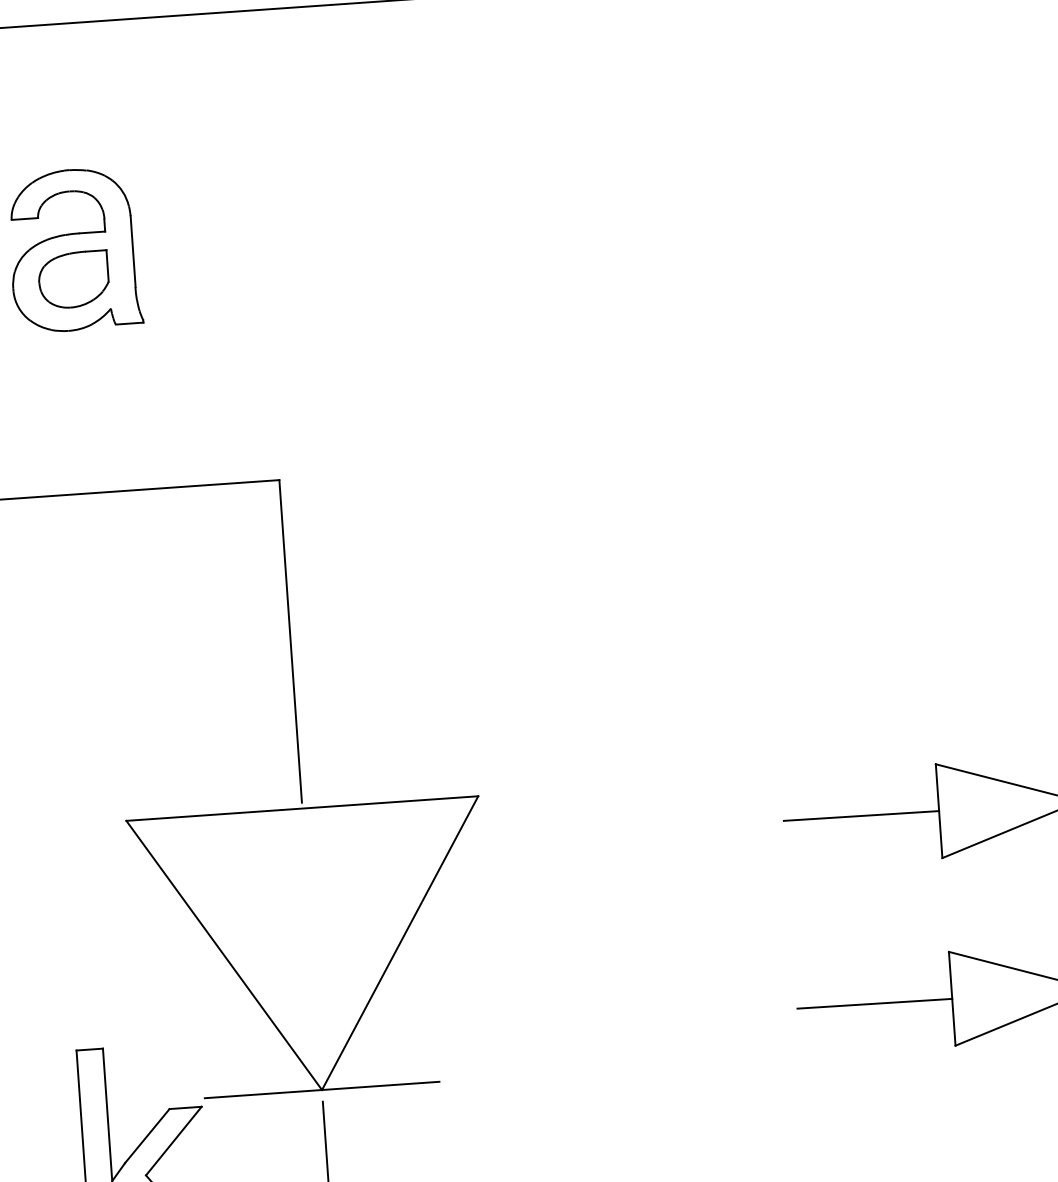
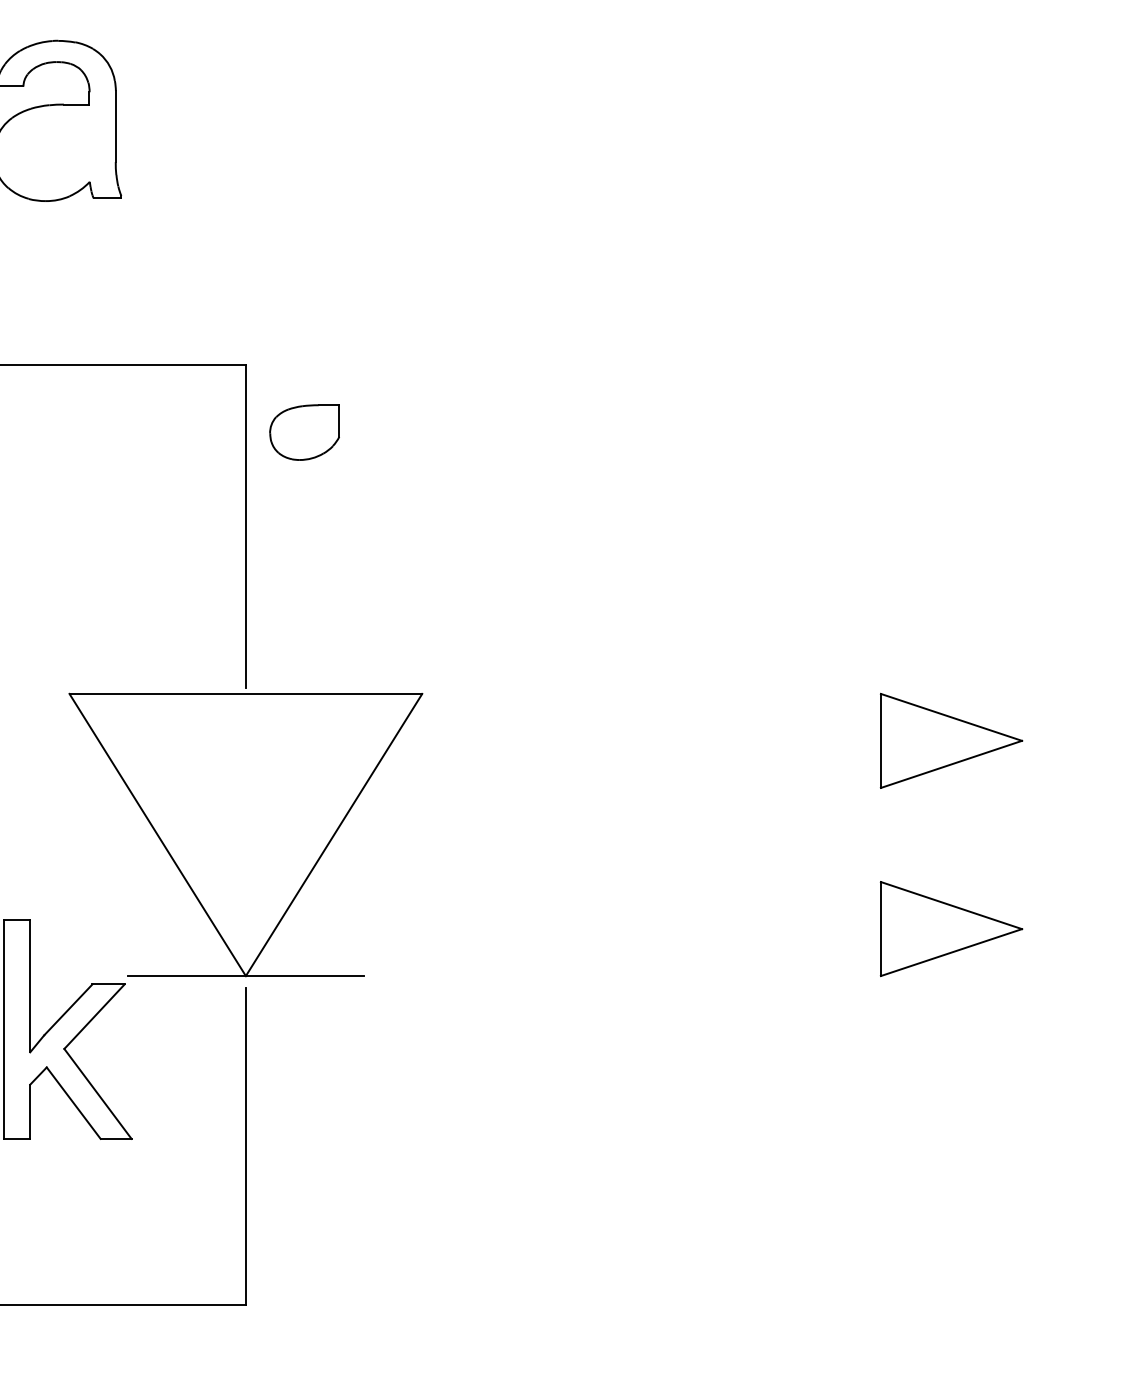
part: (73, 279) -> (304, 432), moved
line: (860, 815) -> (802, 739), removed
line: (873, 1003) -> (802, 928), removed

